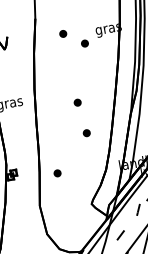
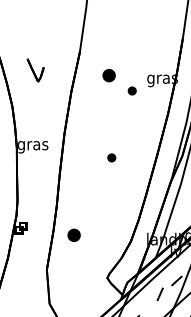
part: (62, 33) -> (108, 74), size x1.6
part: (86, 132) -> (115, 194), removed
part: (57, 173) -> (73, 235), size x1.6

